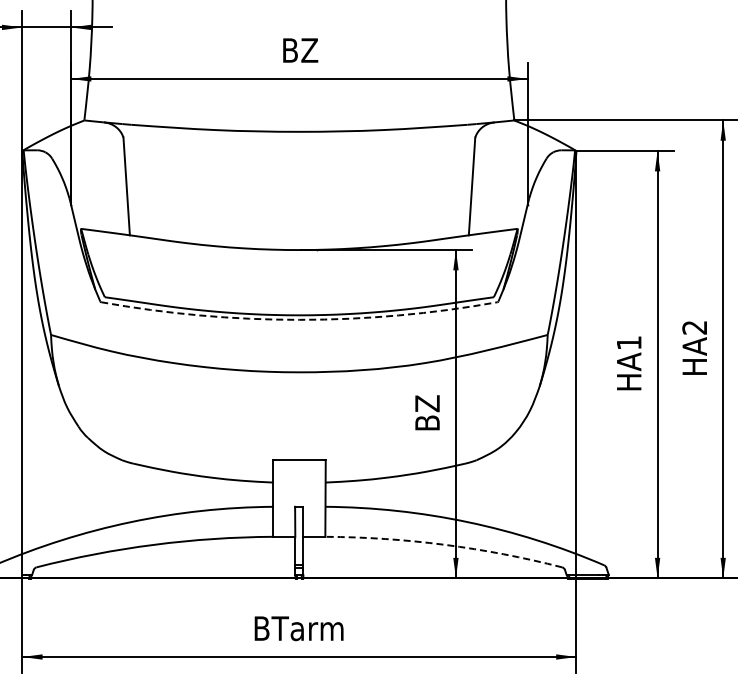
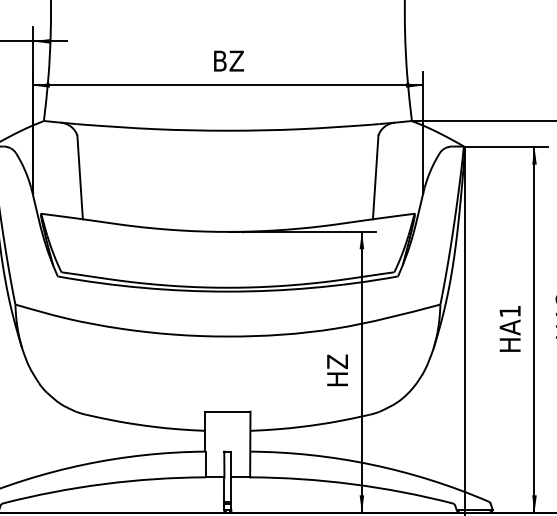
arc: (299, 319) -> (228, 291), dashed -> solid
text: (427, 410) -> (337, 369), BZ -> HZ
arc: (444, 544) -> (352, 483), dashed -> solid

